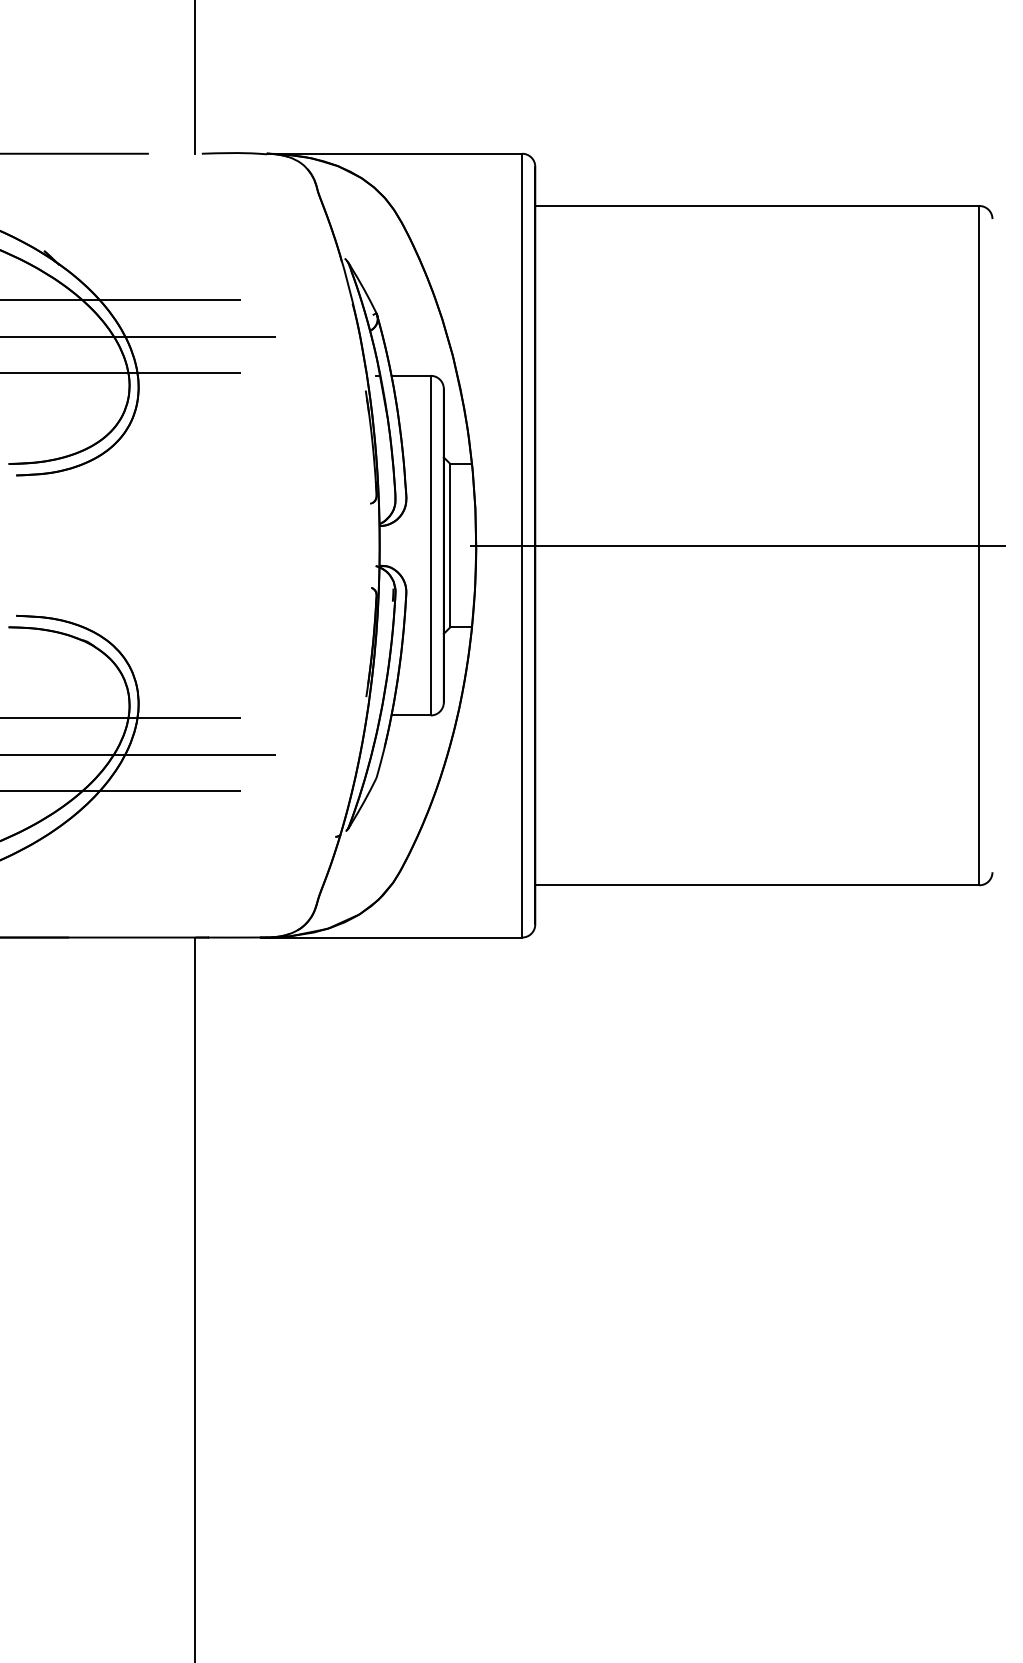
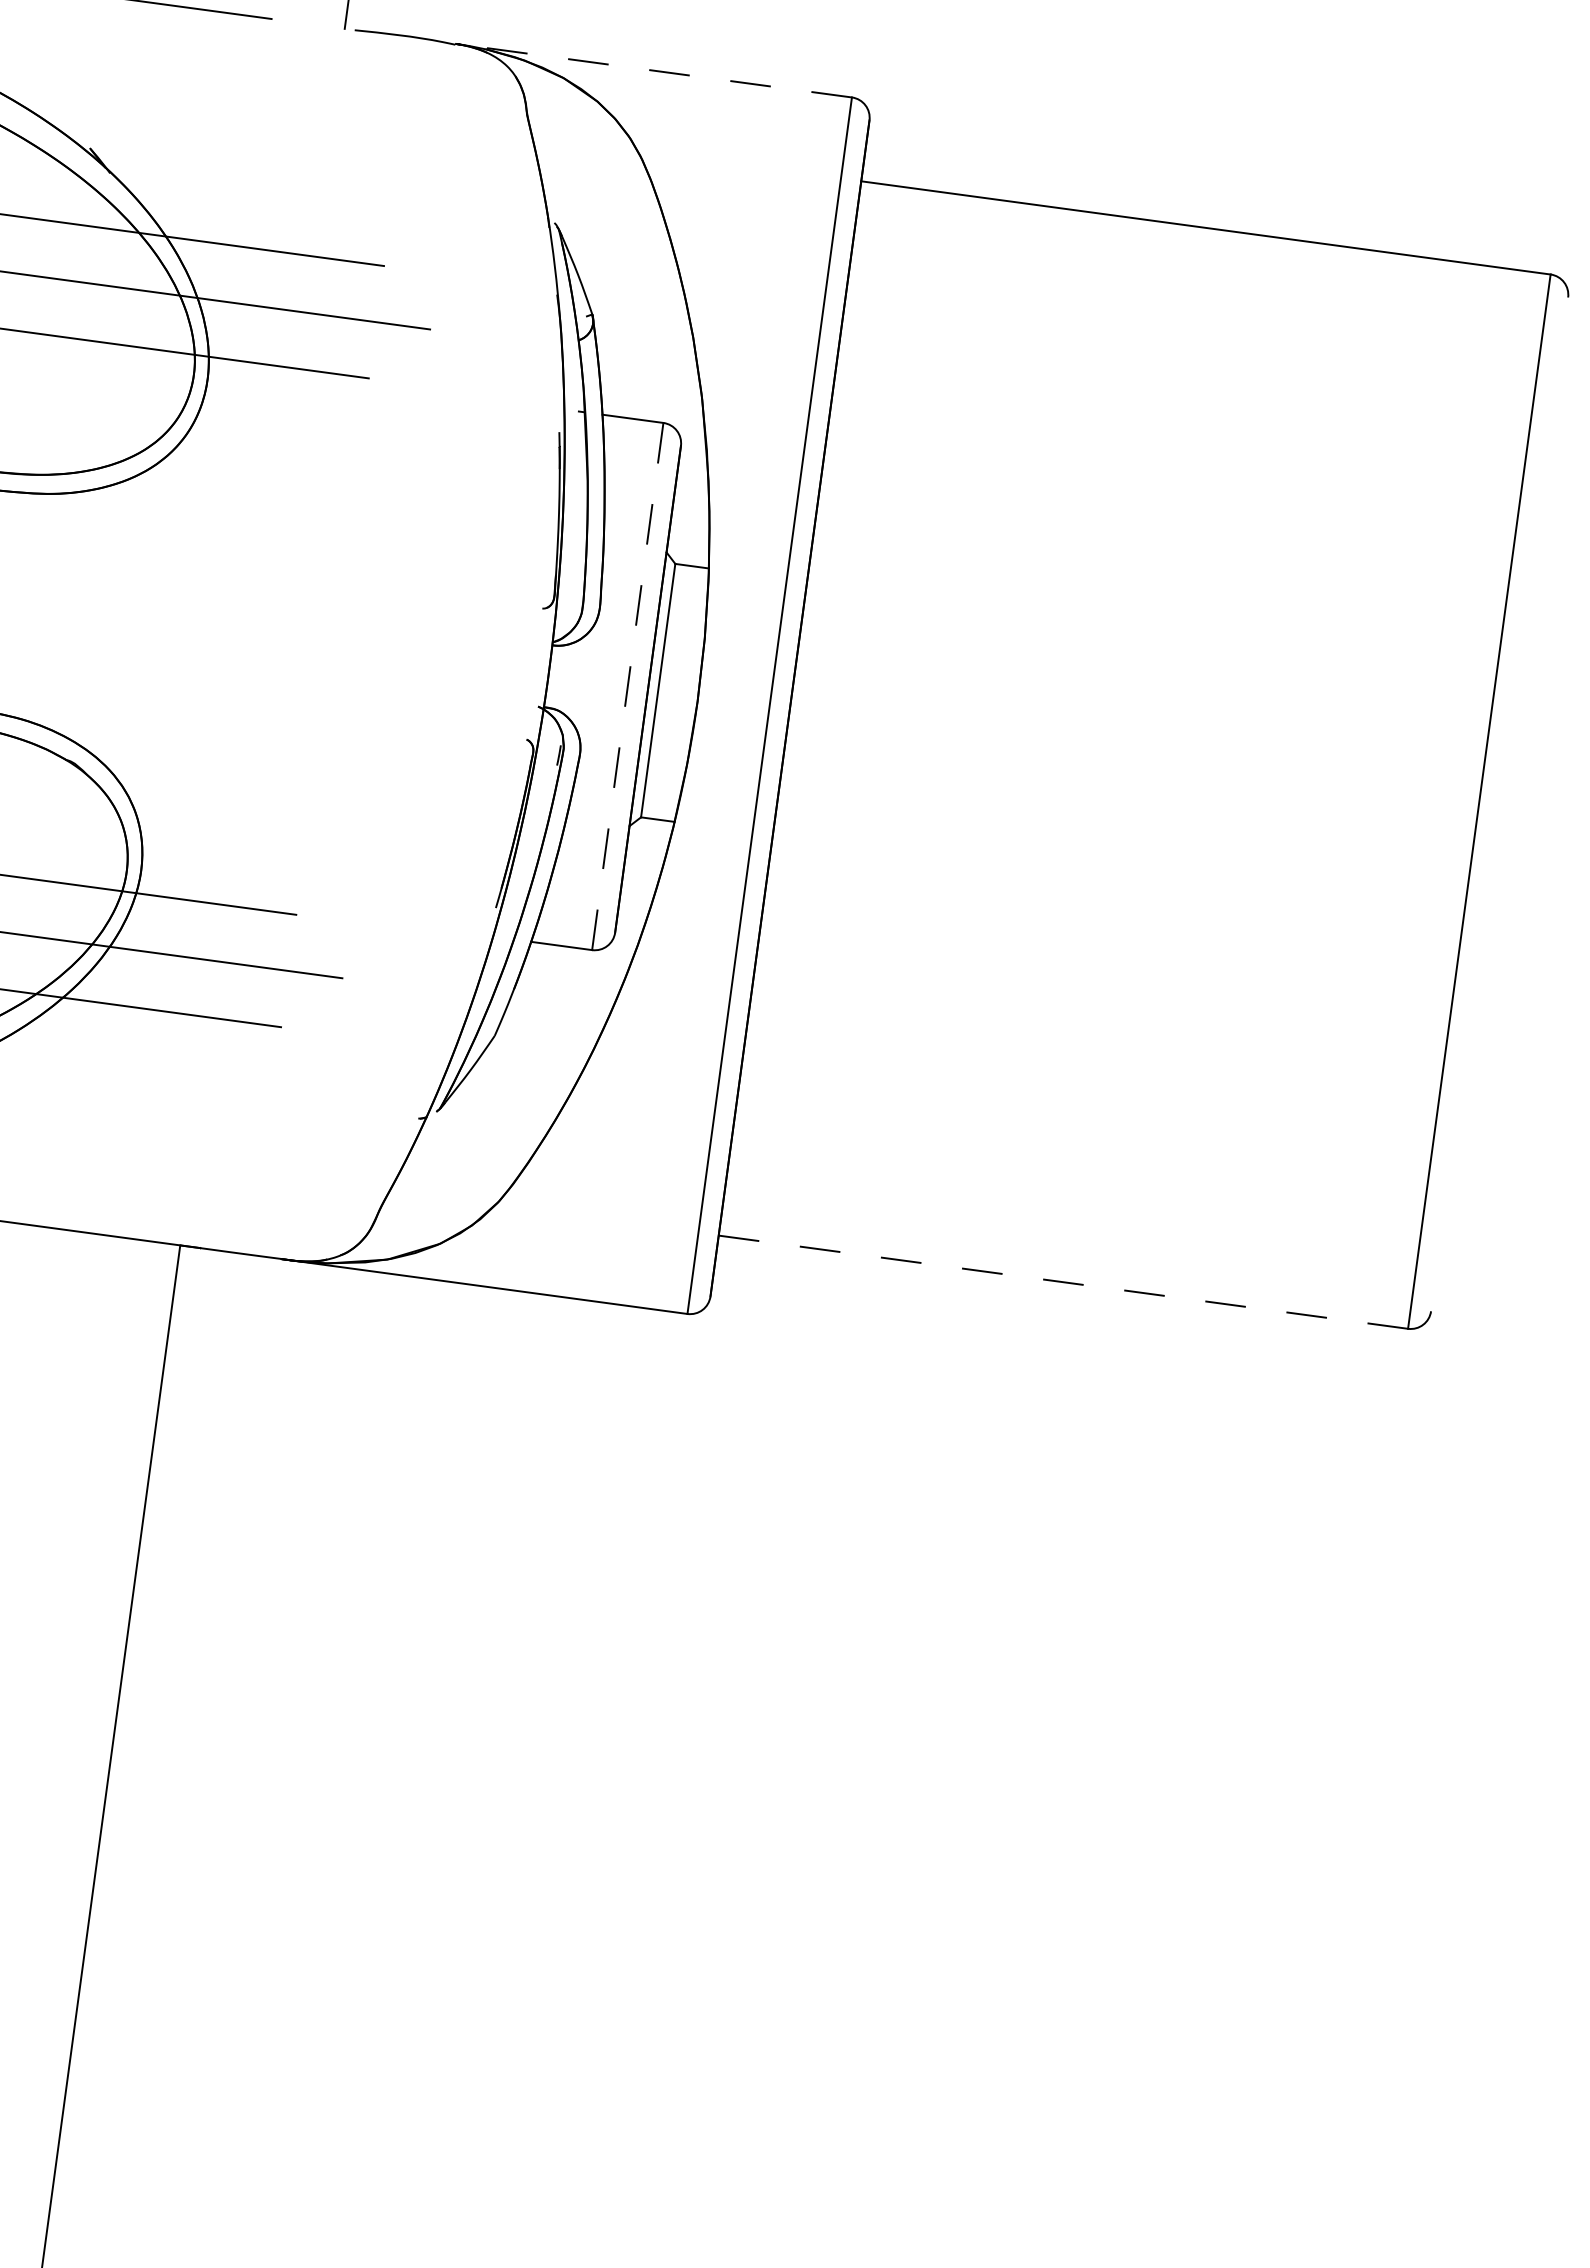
line: (394, 153) -> (653, 70), solid -> dashed
line: (430, 545) -> (627, 686), solid -> dashed
line: (737, 545) -> (1103, 750), removed
line: (757, 885) -> (1063, 1282), solid -> dashed

